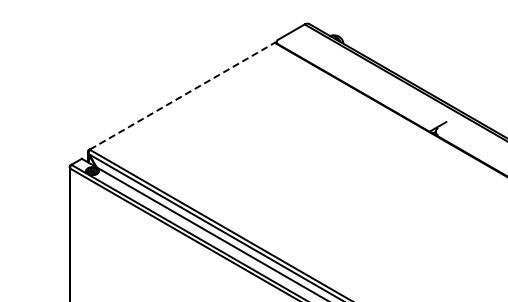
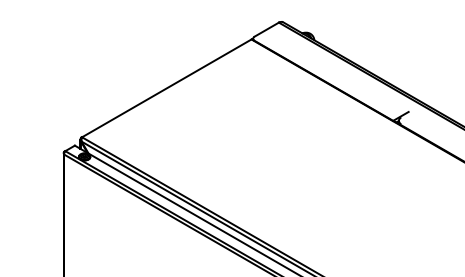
line: (182, 96) -> (167, 88), dashed -> solid

